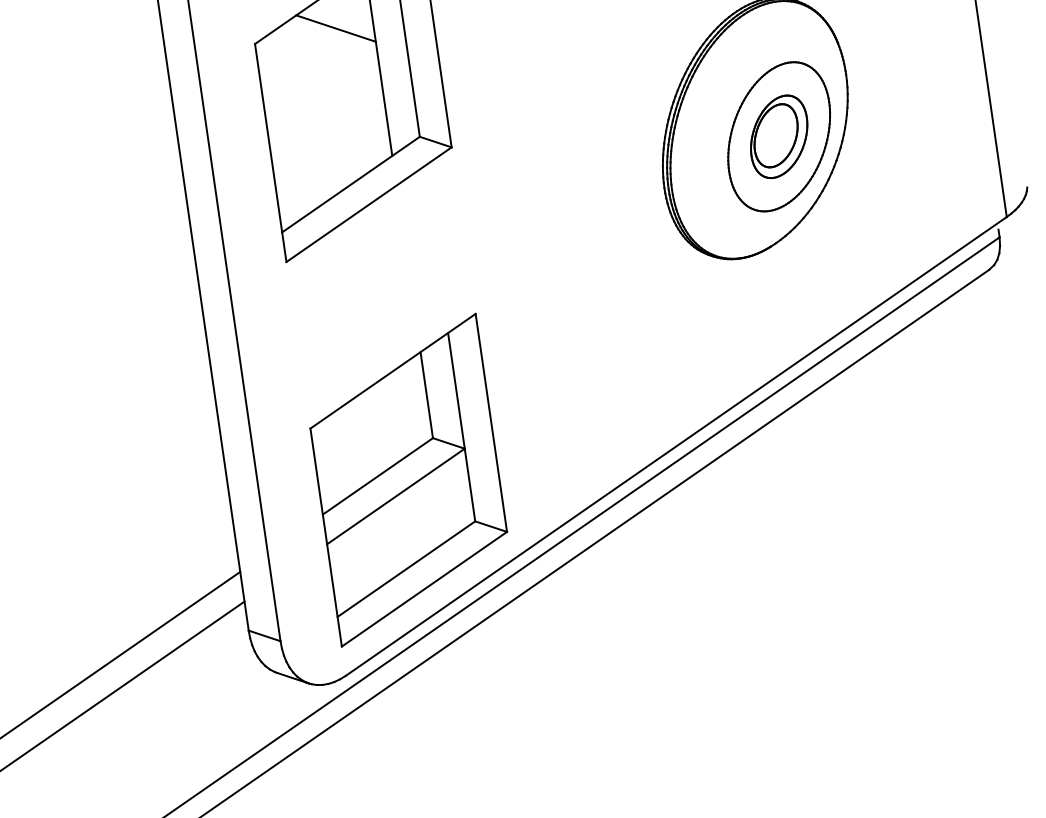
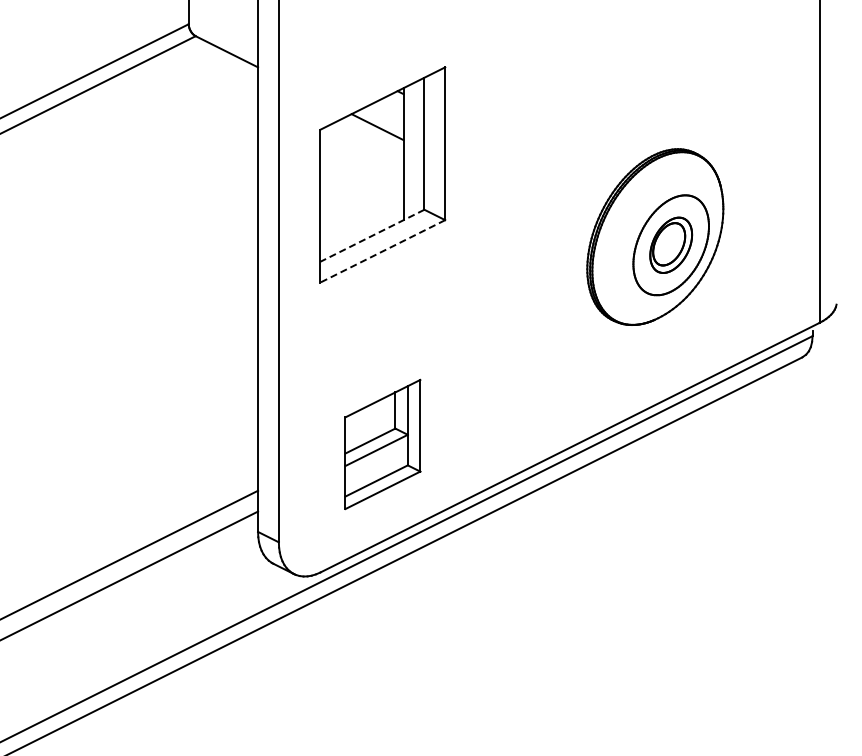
line: (351, 184) -> (372, 235), solid -> dashed
line: (368, 204) -> (382, 251), solid -> dashed
part: (408, 480) -> (382, 444), size x0.6

